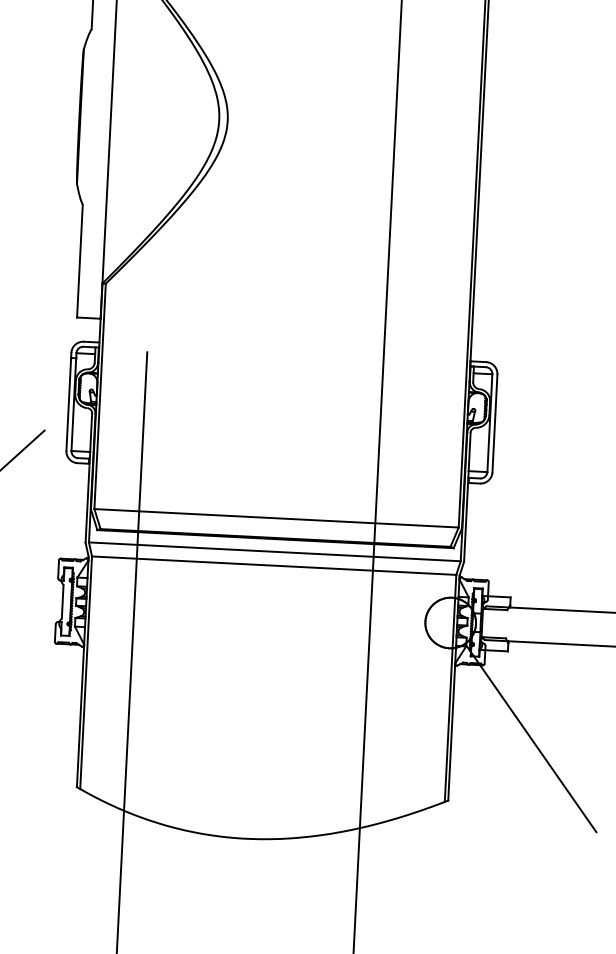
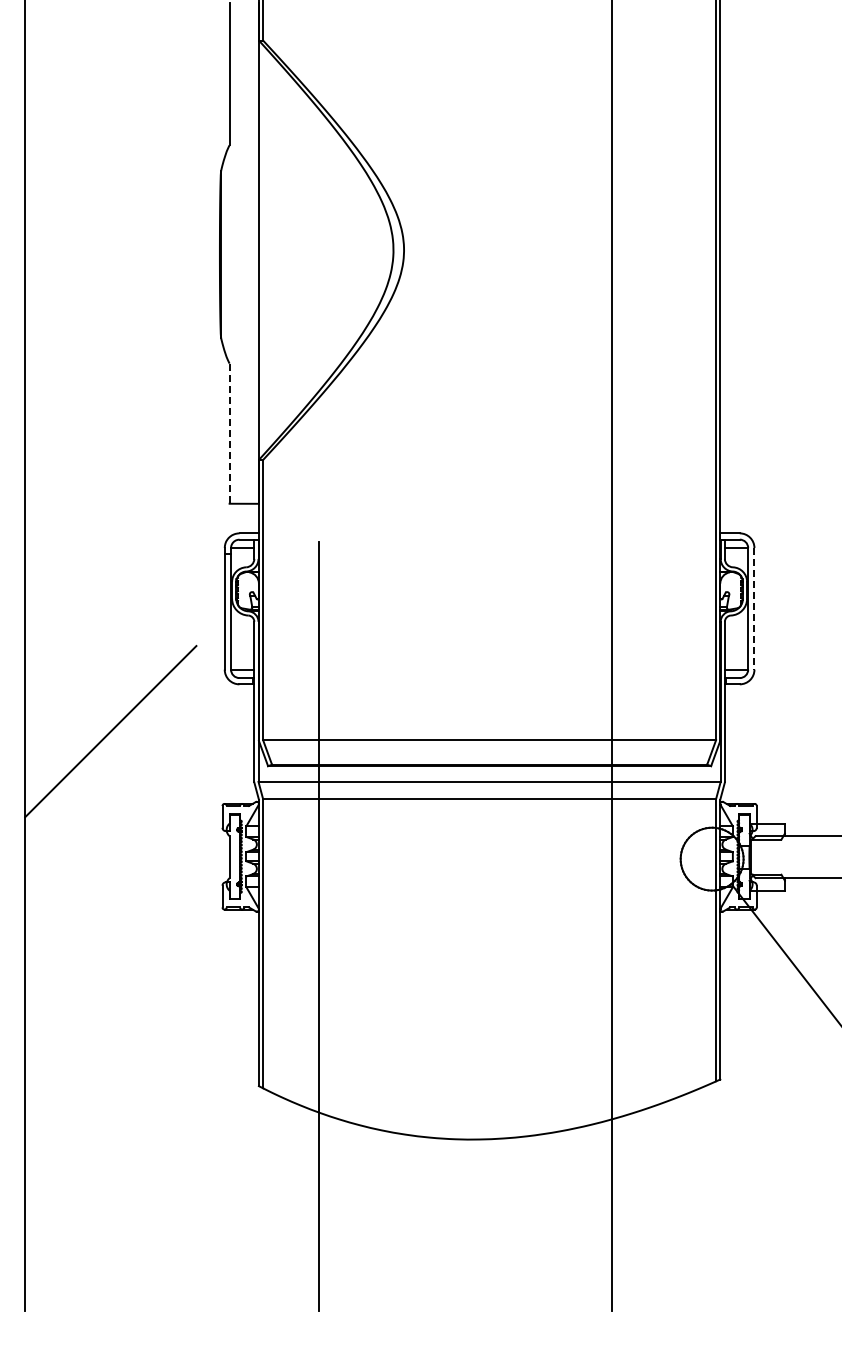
line: (79, 261) -> (229, 434), solid -> dashed
line: (494, 423) -> (754, 608), solid -> dashed

